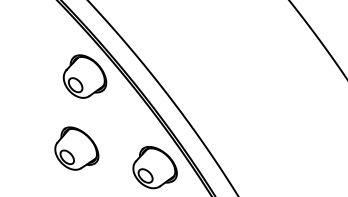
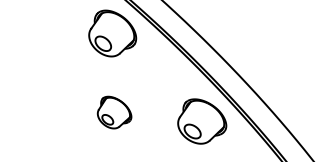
part: (76, 148) -> (113, 112), size x0.7

